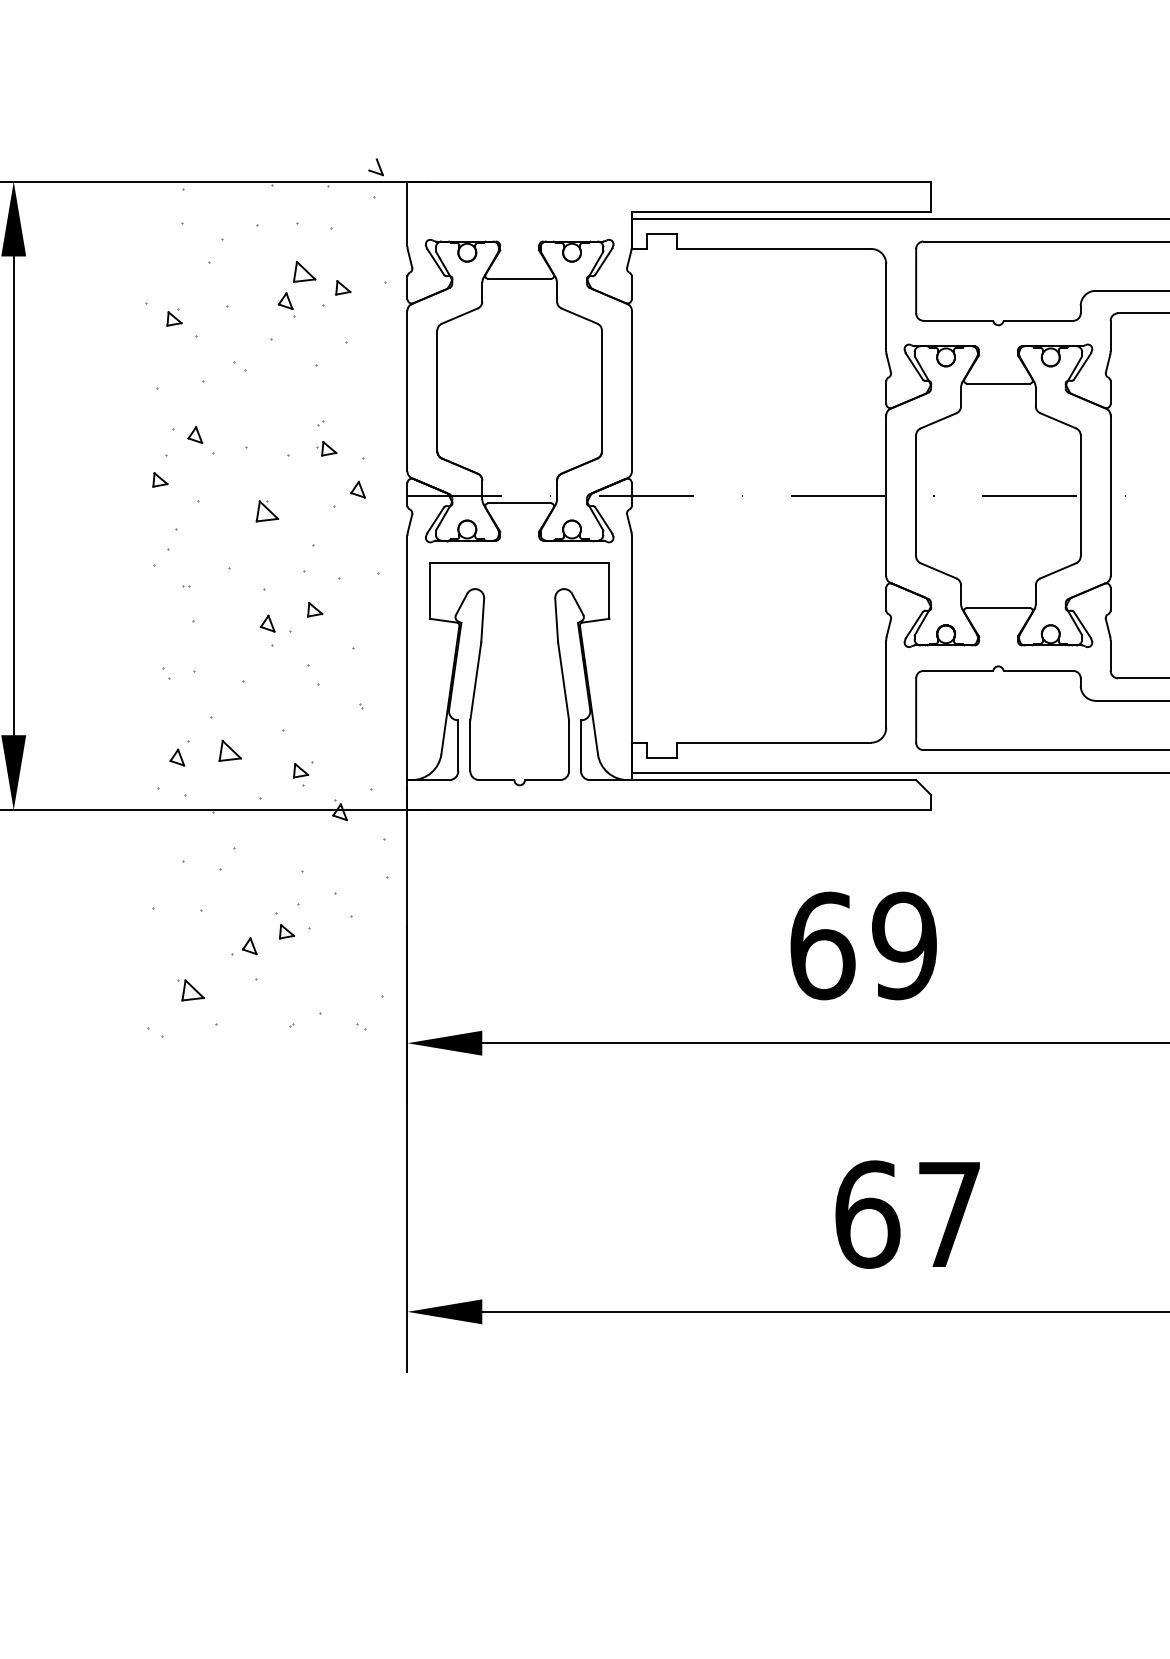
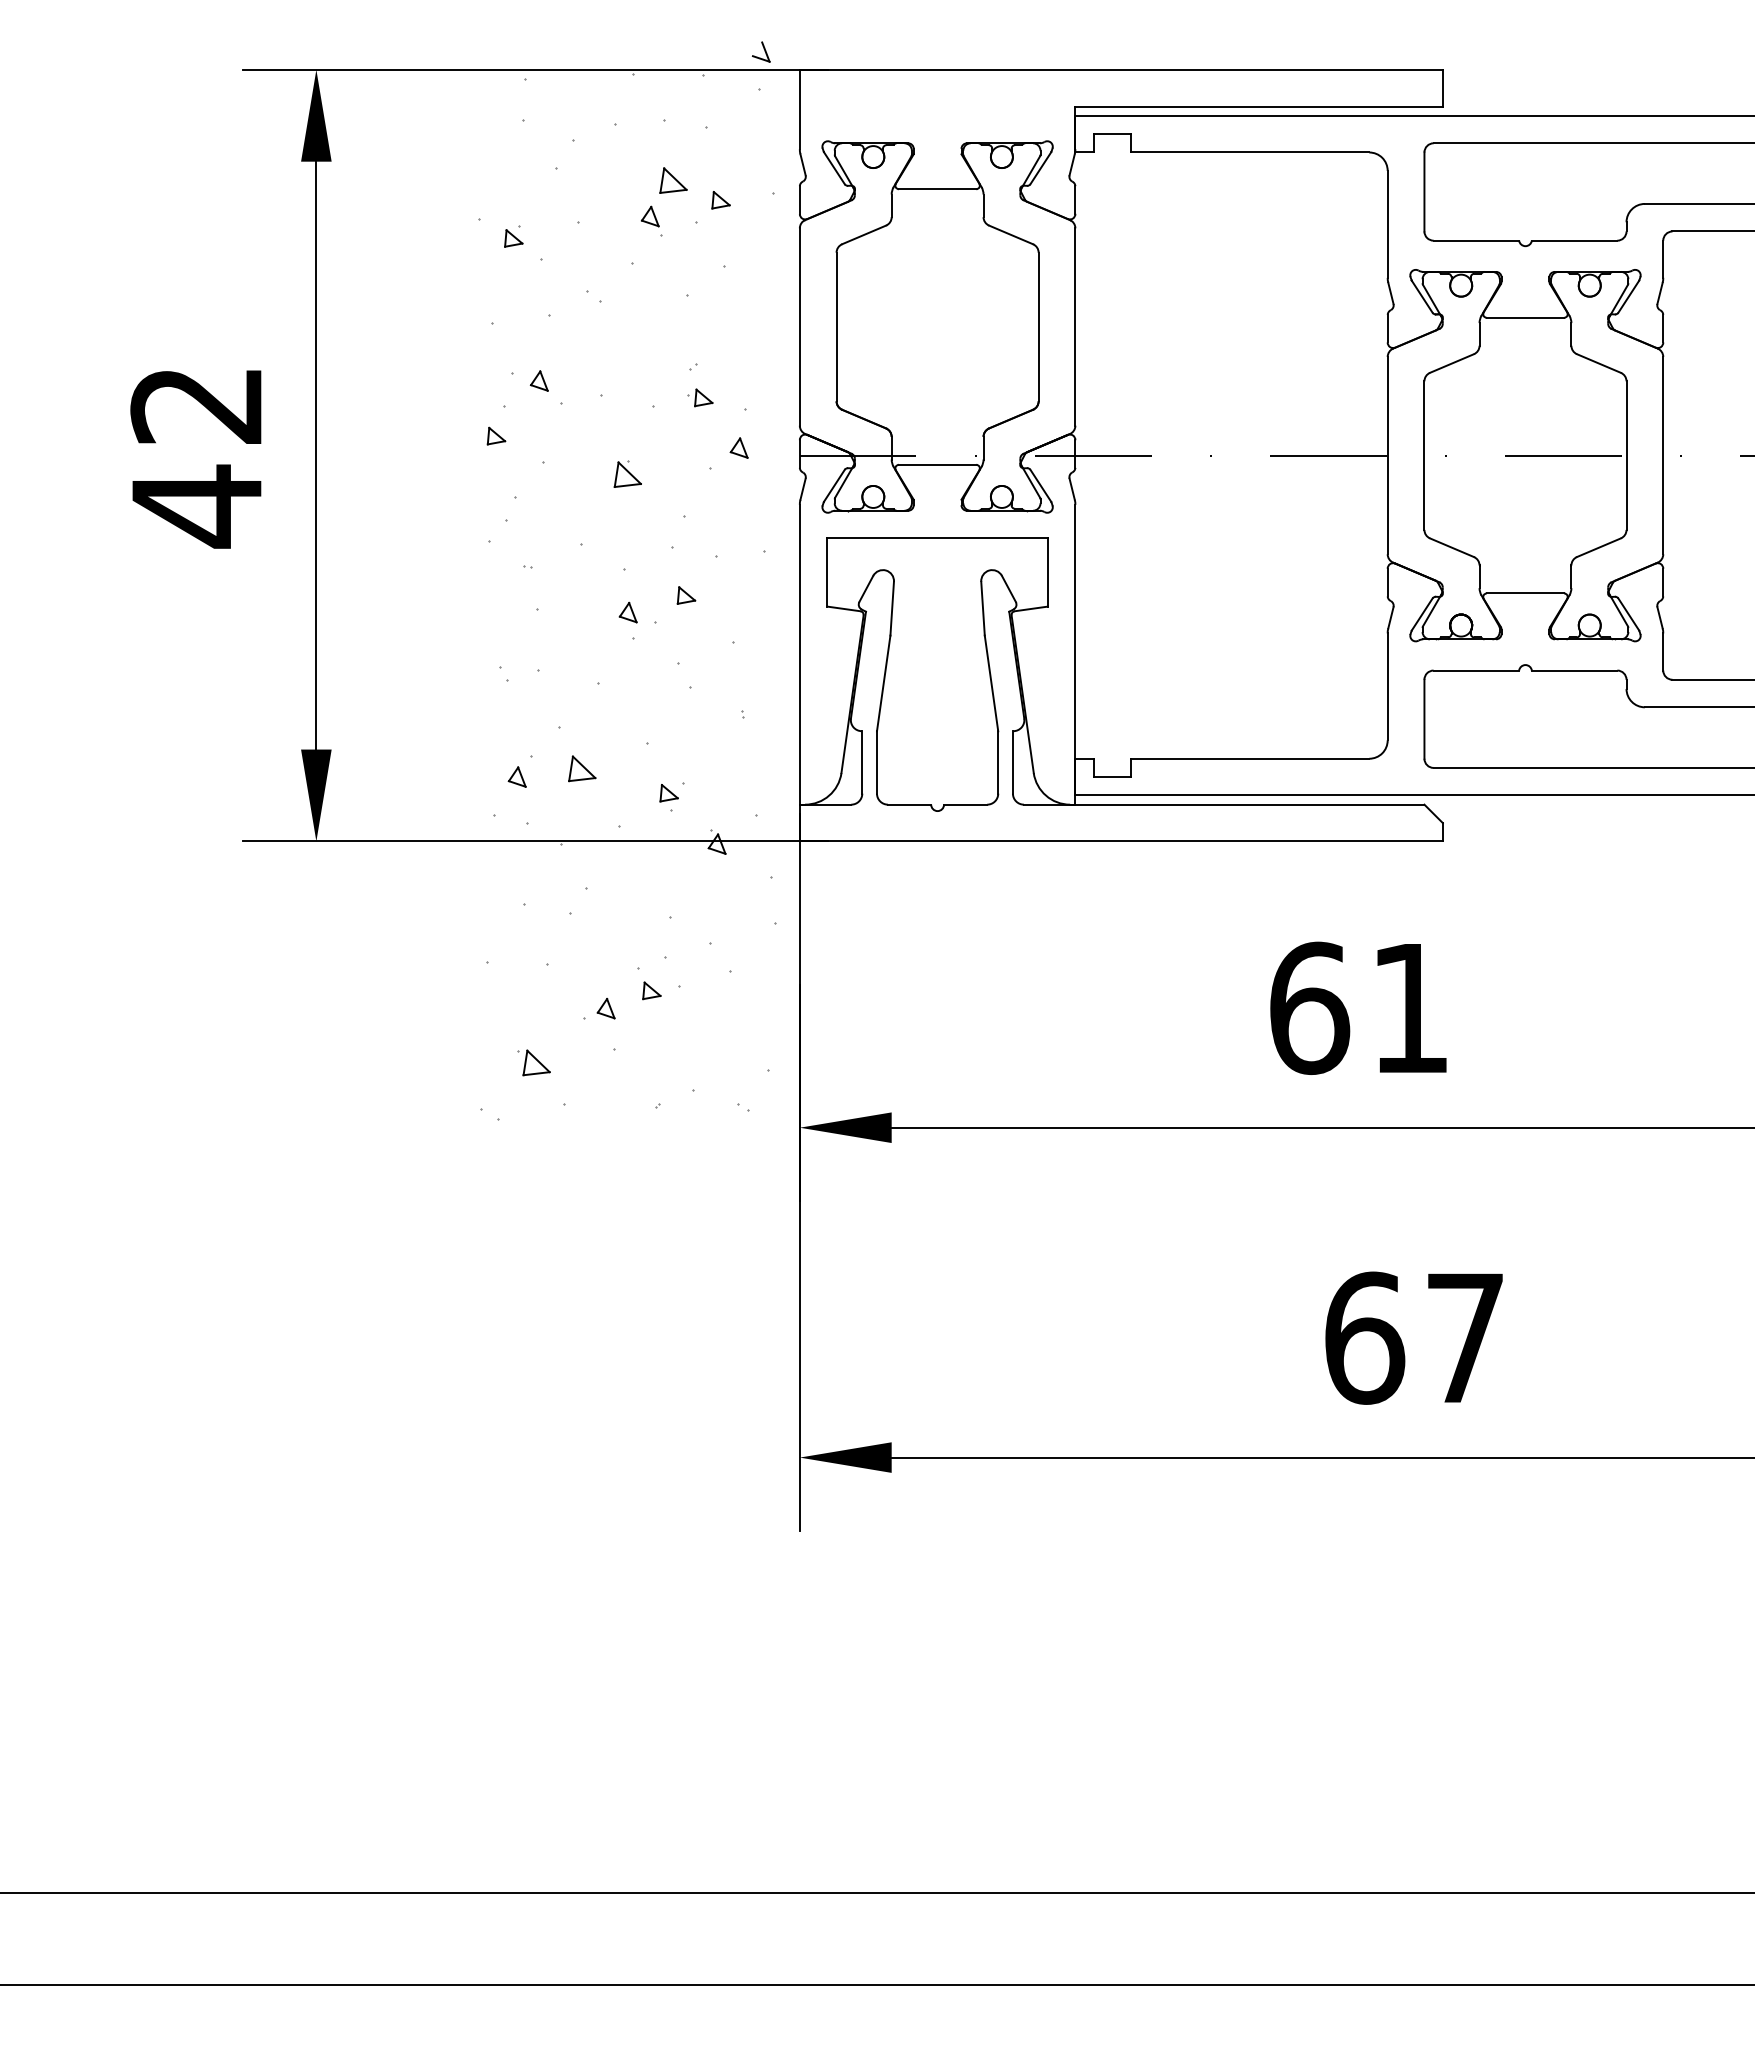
text: (903, 945) -> (1409, 1007), 69 -> 61

